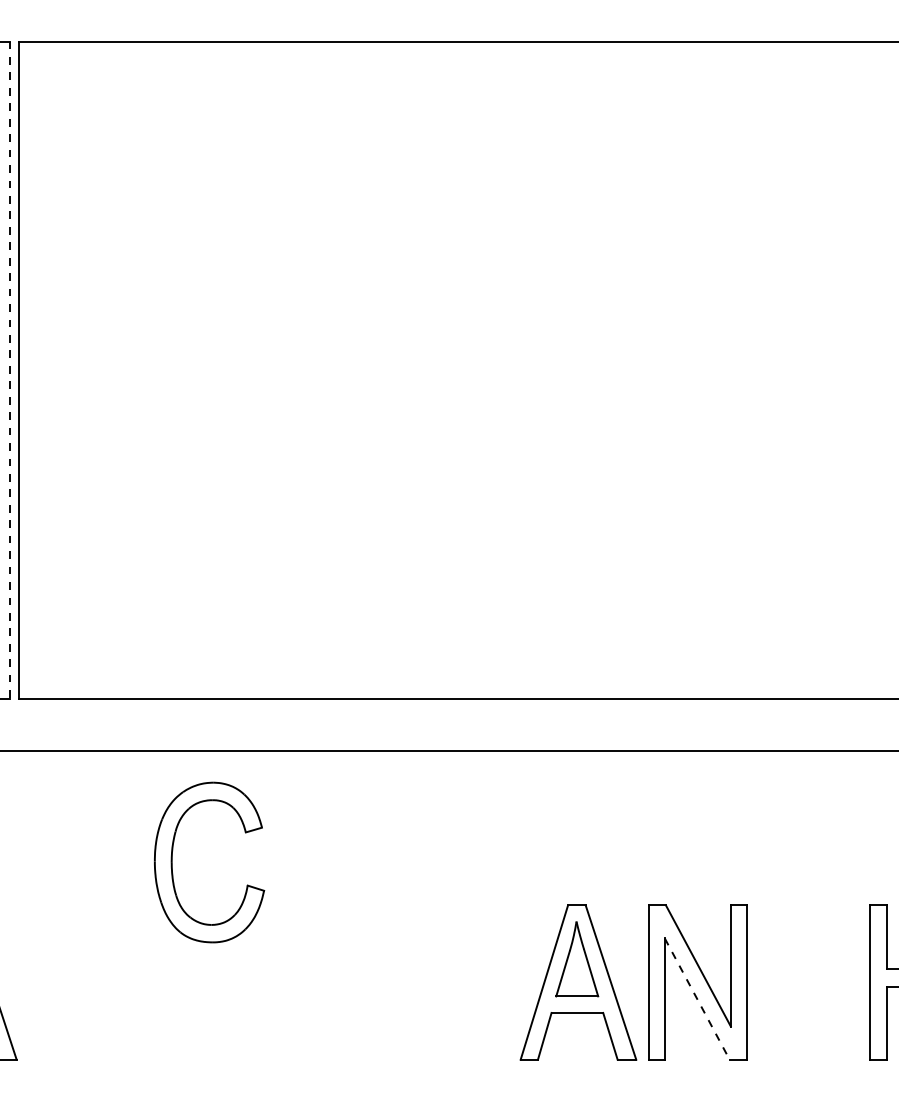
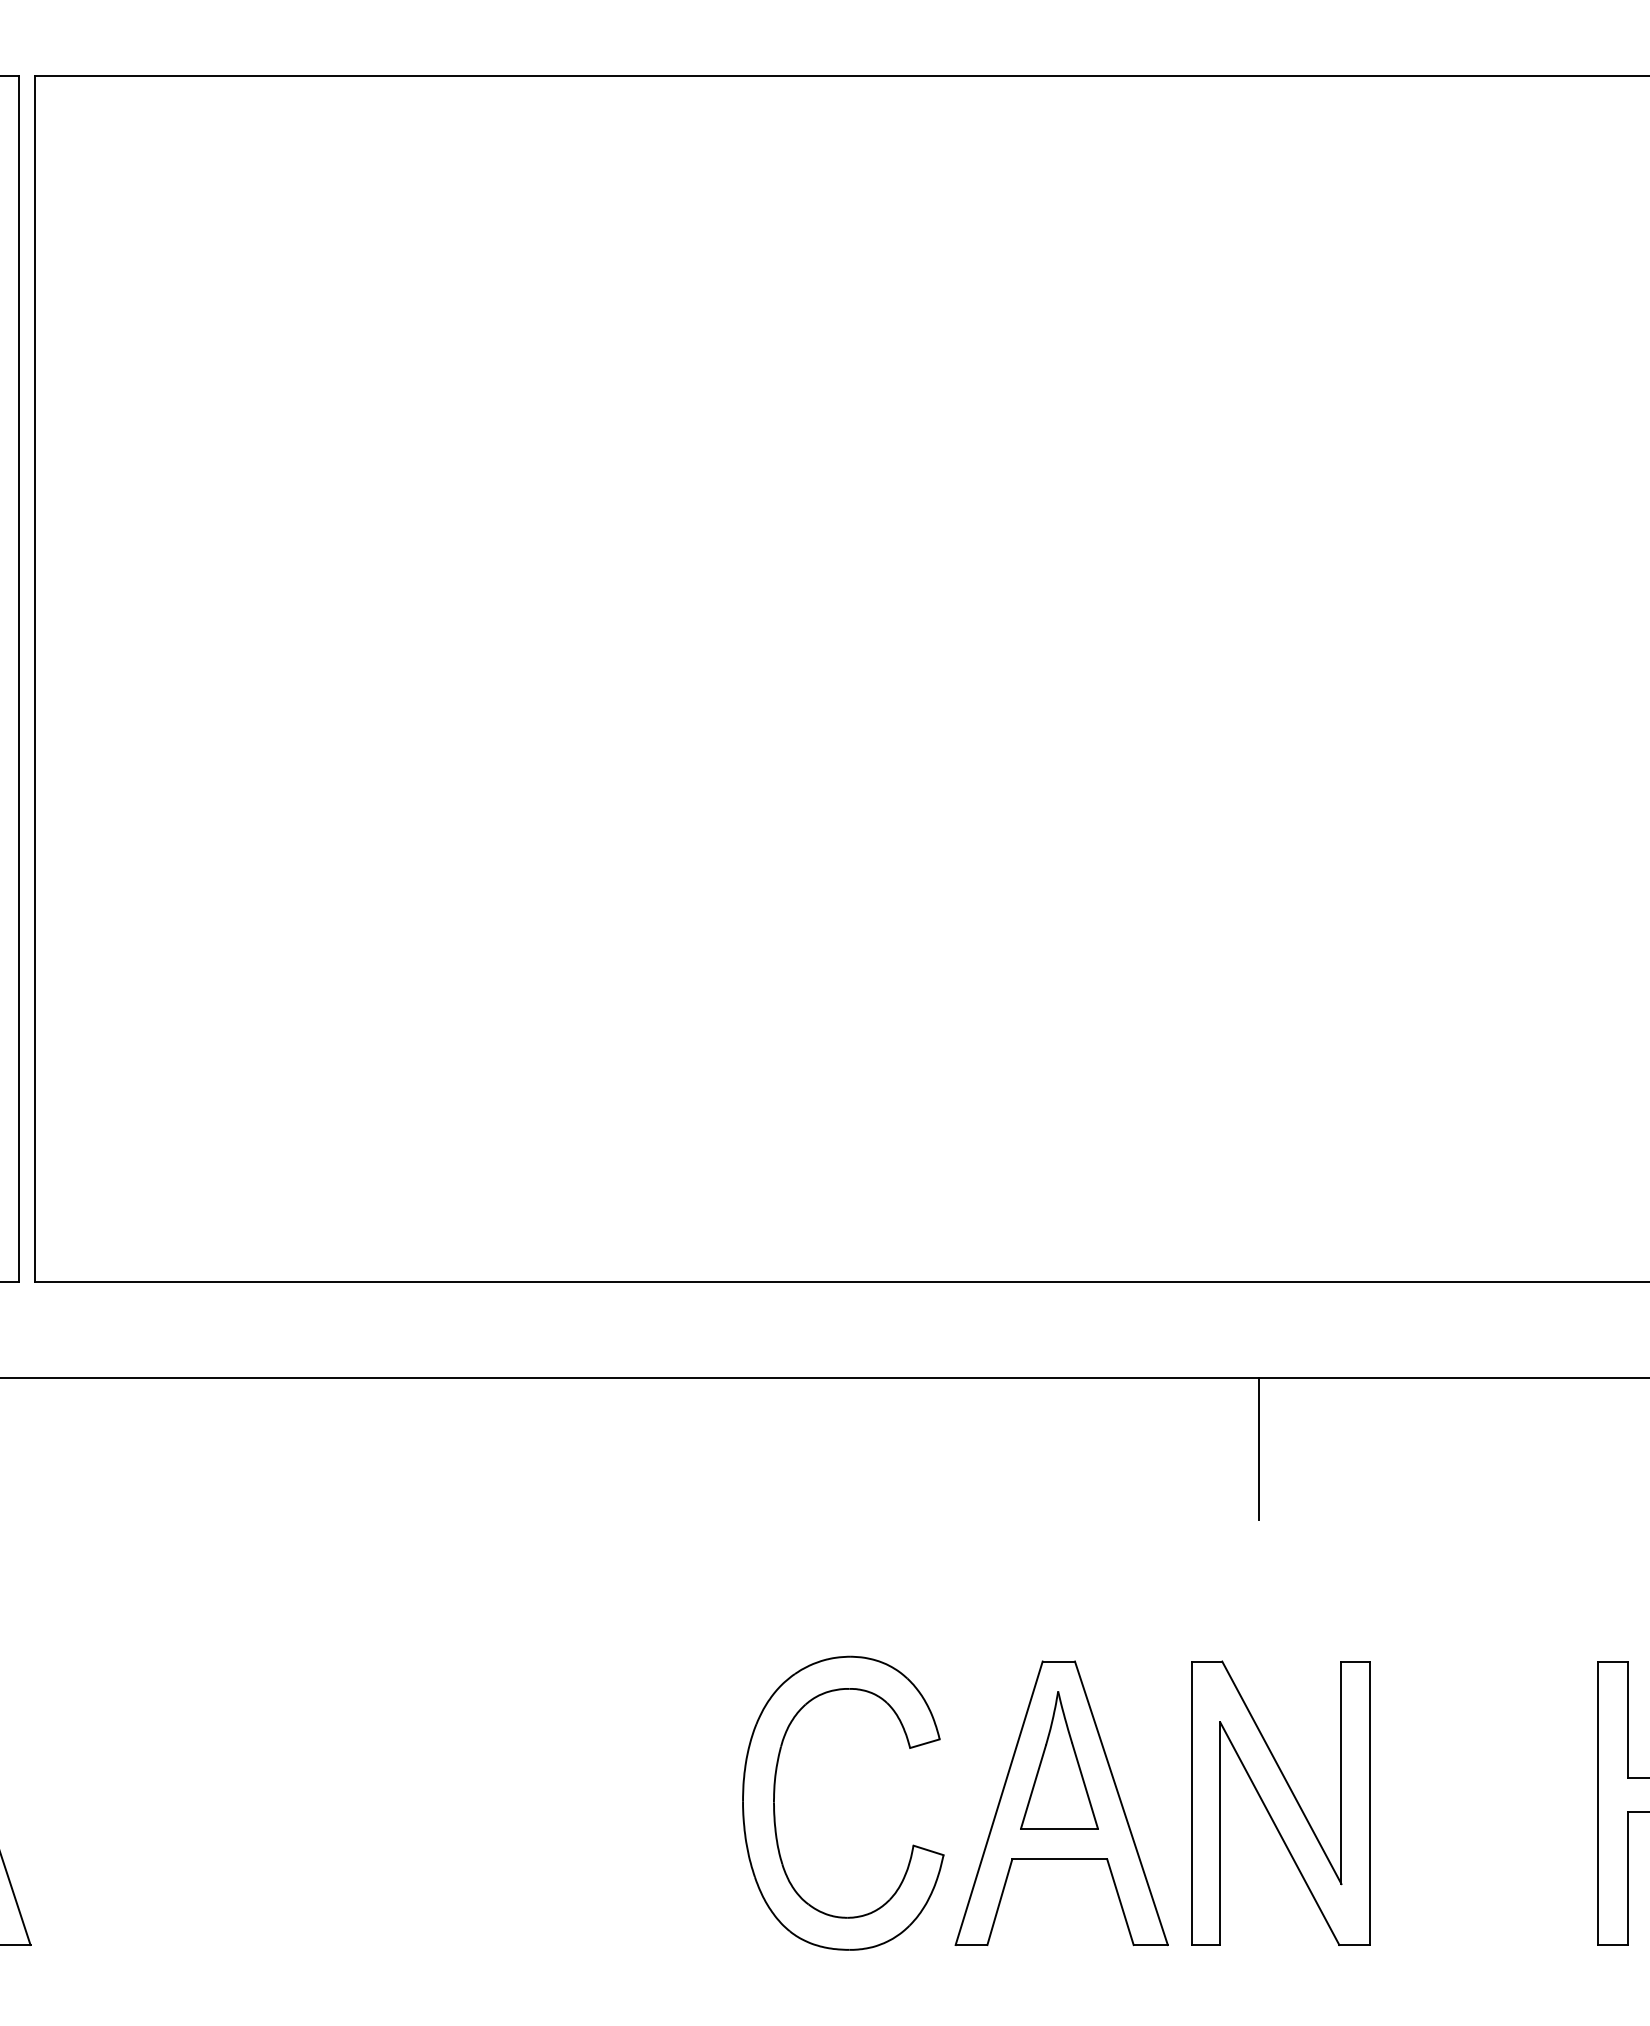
line: (10, 370) -> (19, 679), dashed -> solid
line: (686, 789) -> (1260, 1448), added
part: (172, 862) -> (775, 1803), moved
line: (697, 999) -> (1280, 1834), dashed -> solid

